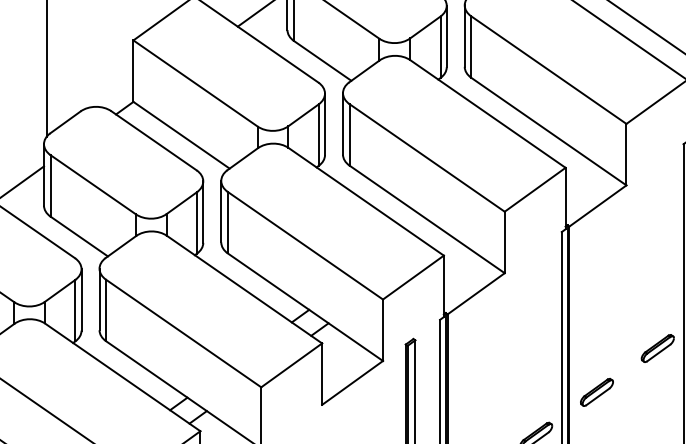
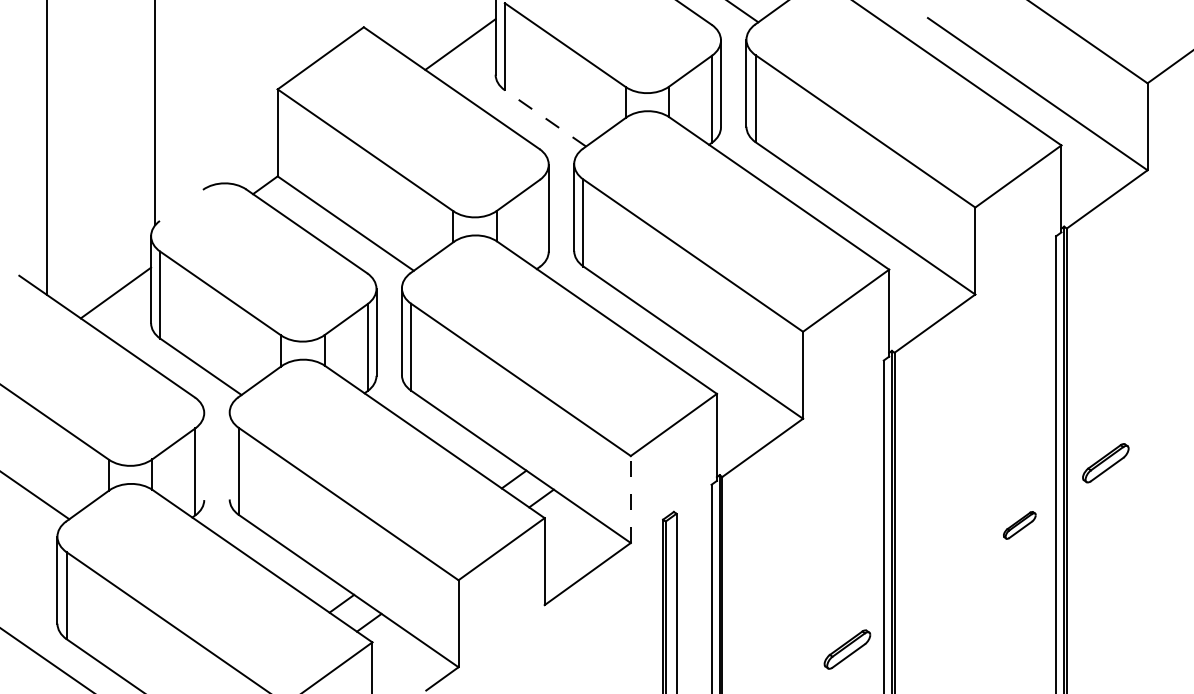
line: (322, 60) -> (545, 118), solid -> dashed
line: (64, 121) -> (180, 204), removed
line: (318, 134) -> (539, 222), removed
line: (81, 299) -> (204, 456), removed
line: (99, 299) -> (229, 455), removed
line: (382, 330) -> (630, 499), solid -> dashed
part: (657, 348) -> (1019, 525), size x0.7
part: (596, 392) -> (933, 587), removed

